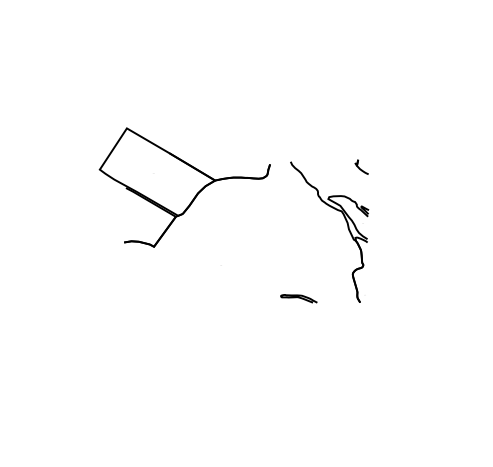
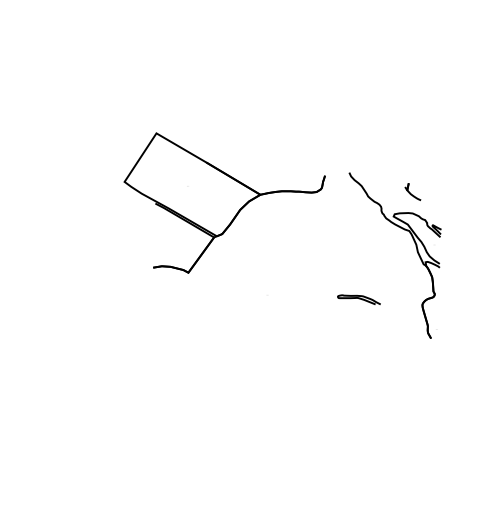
part: (361, 166) -> (412, 191), moved
curve: (298, 298) -> (358, 299), moved

